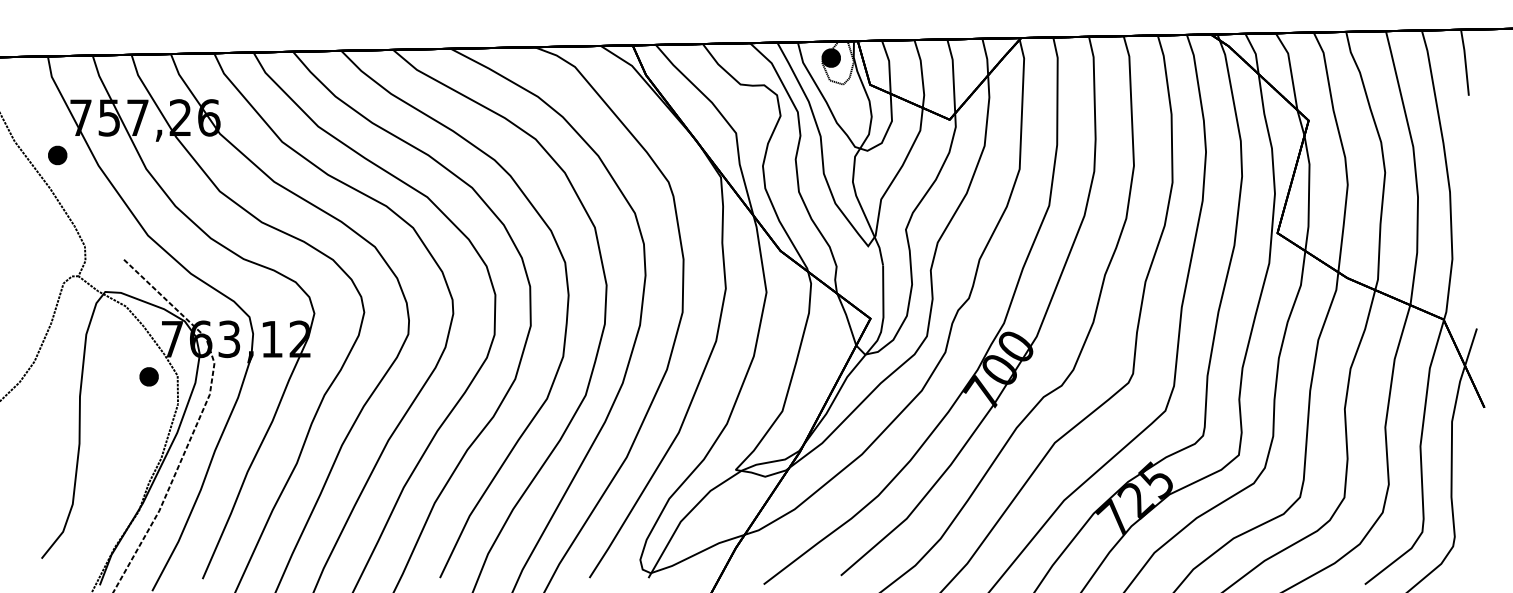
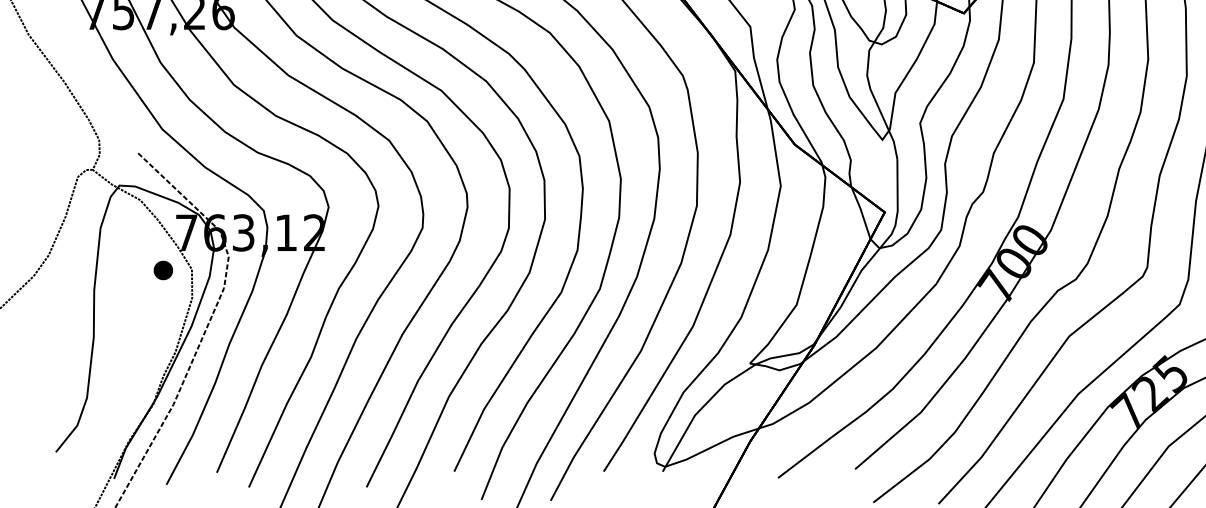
part: (57, 155) -> (71, 49), removed

